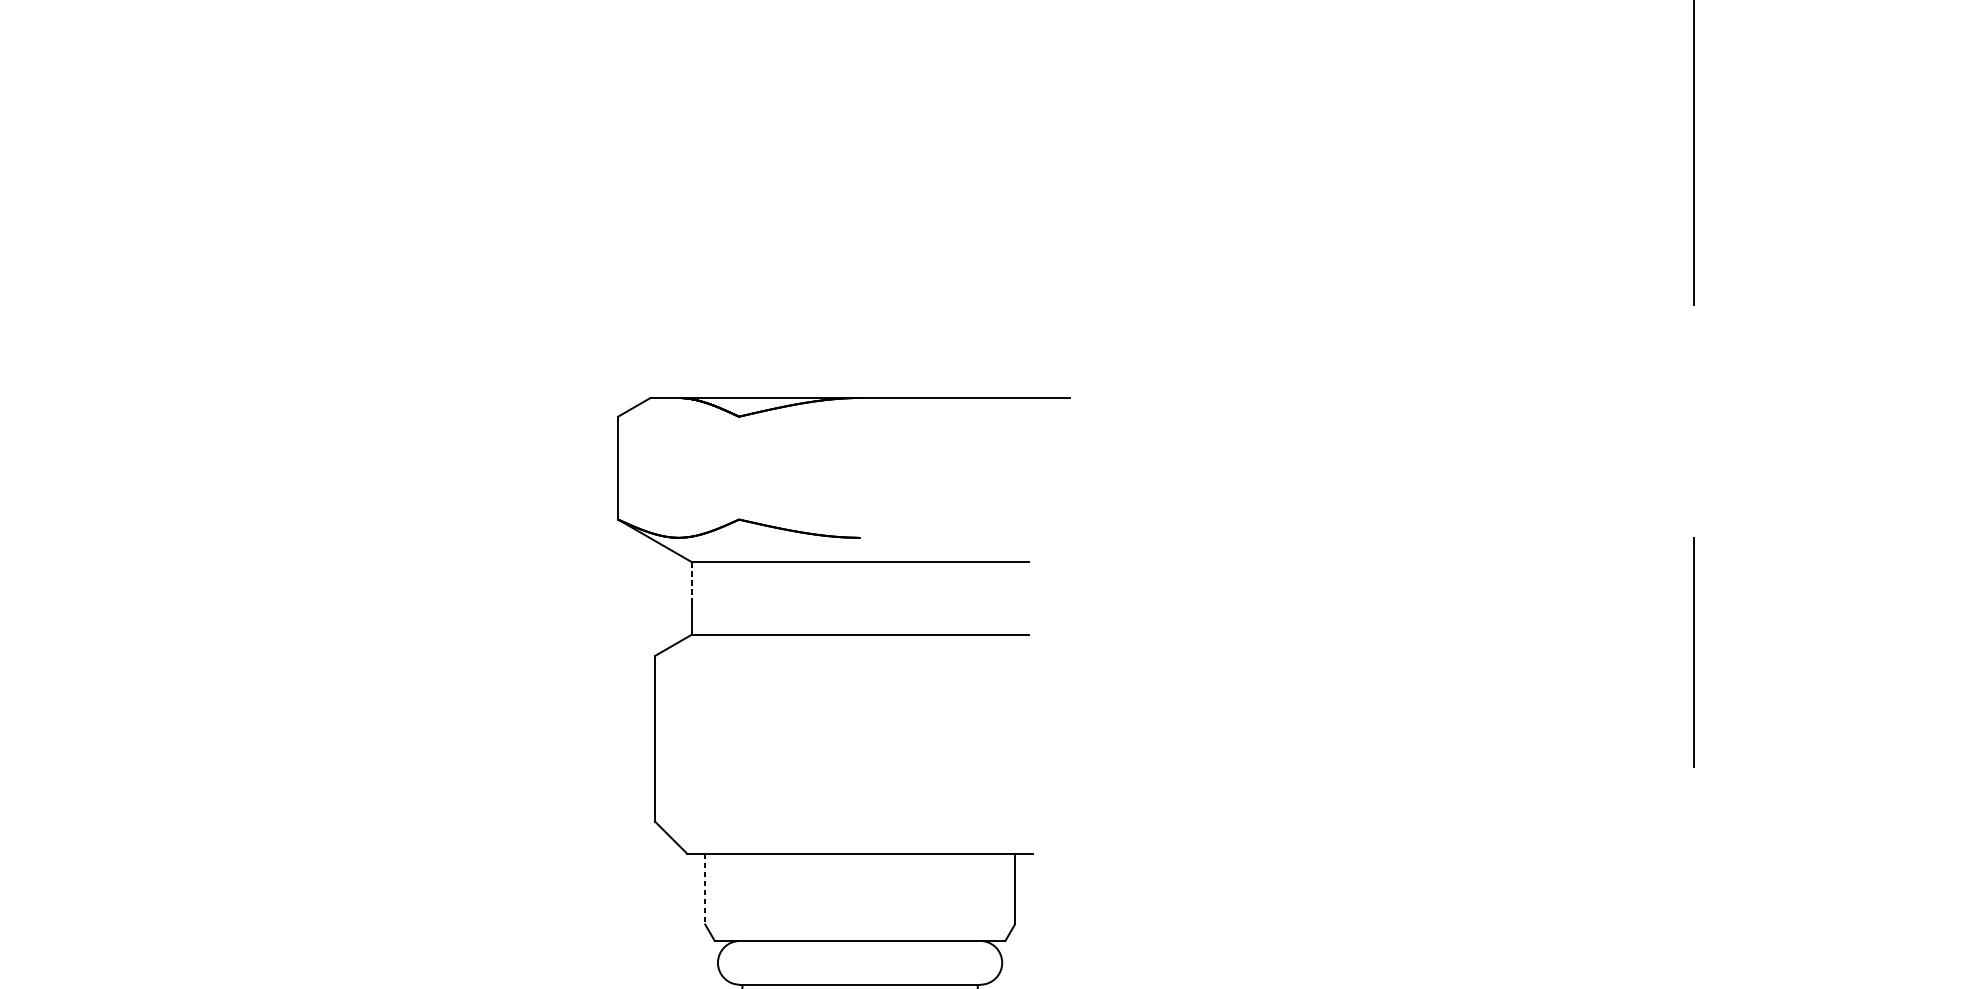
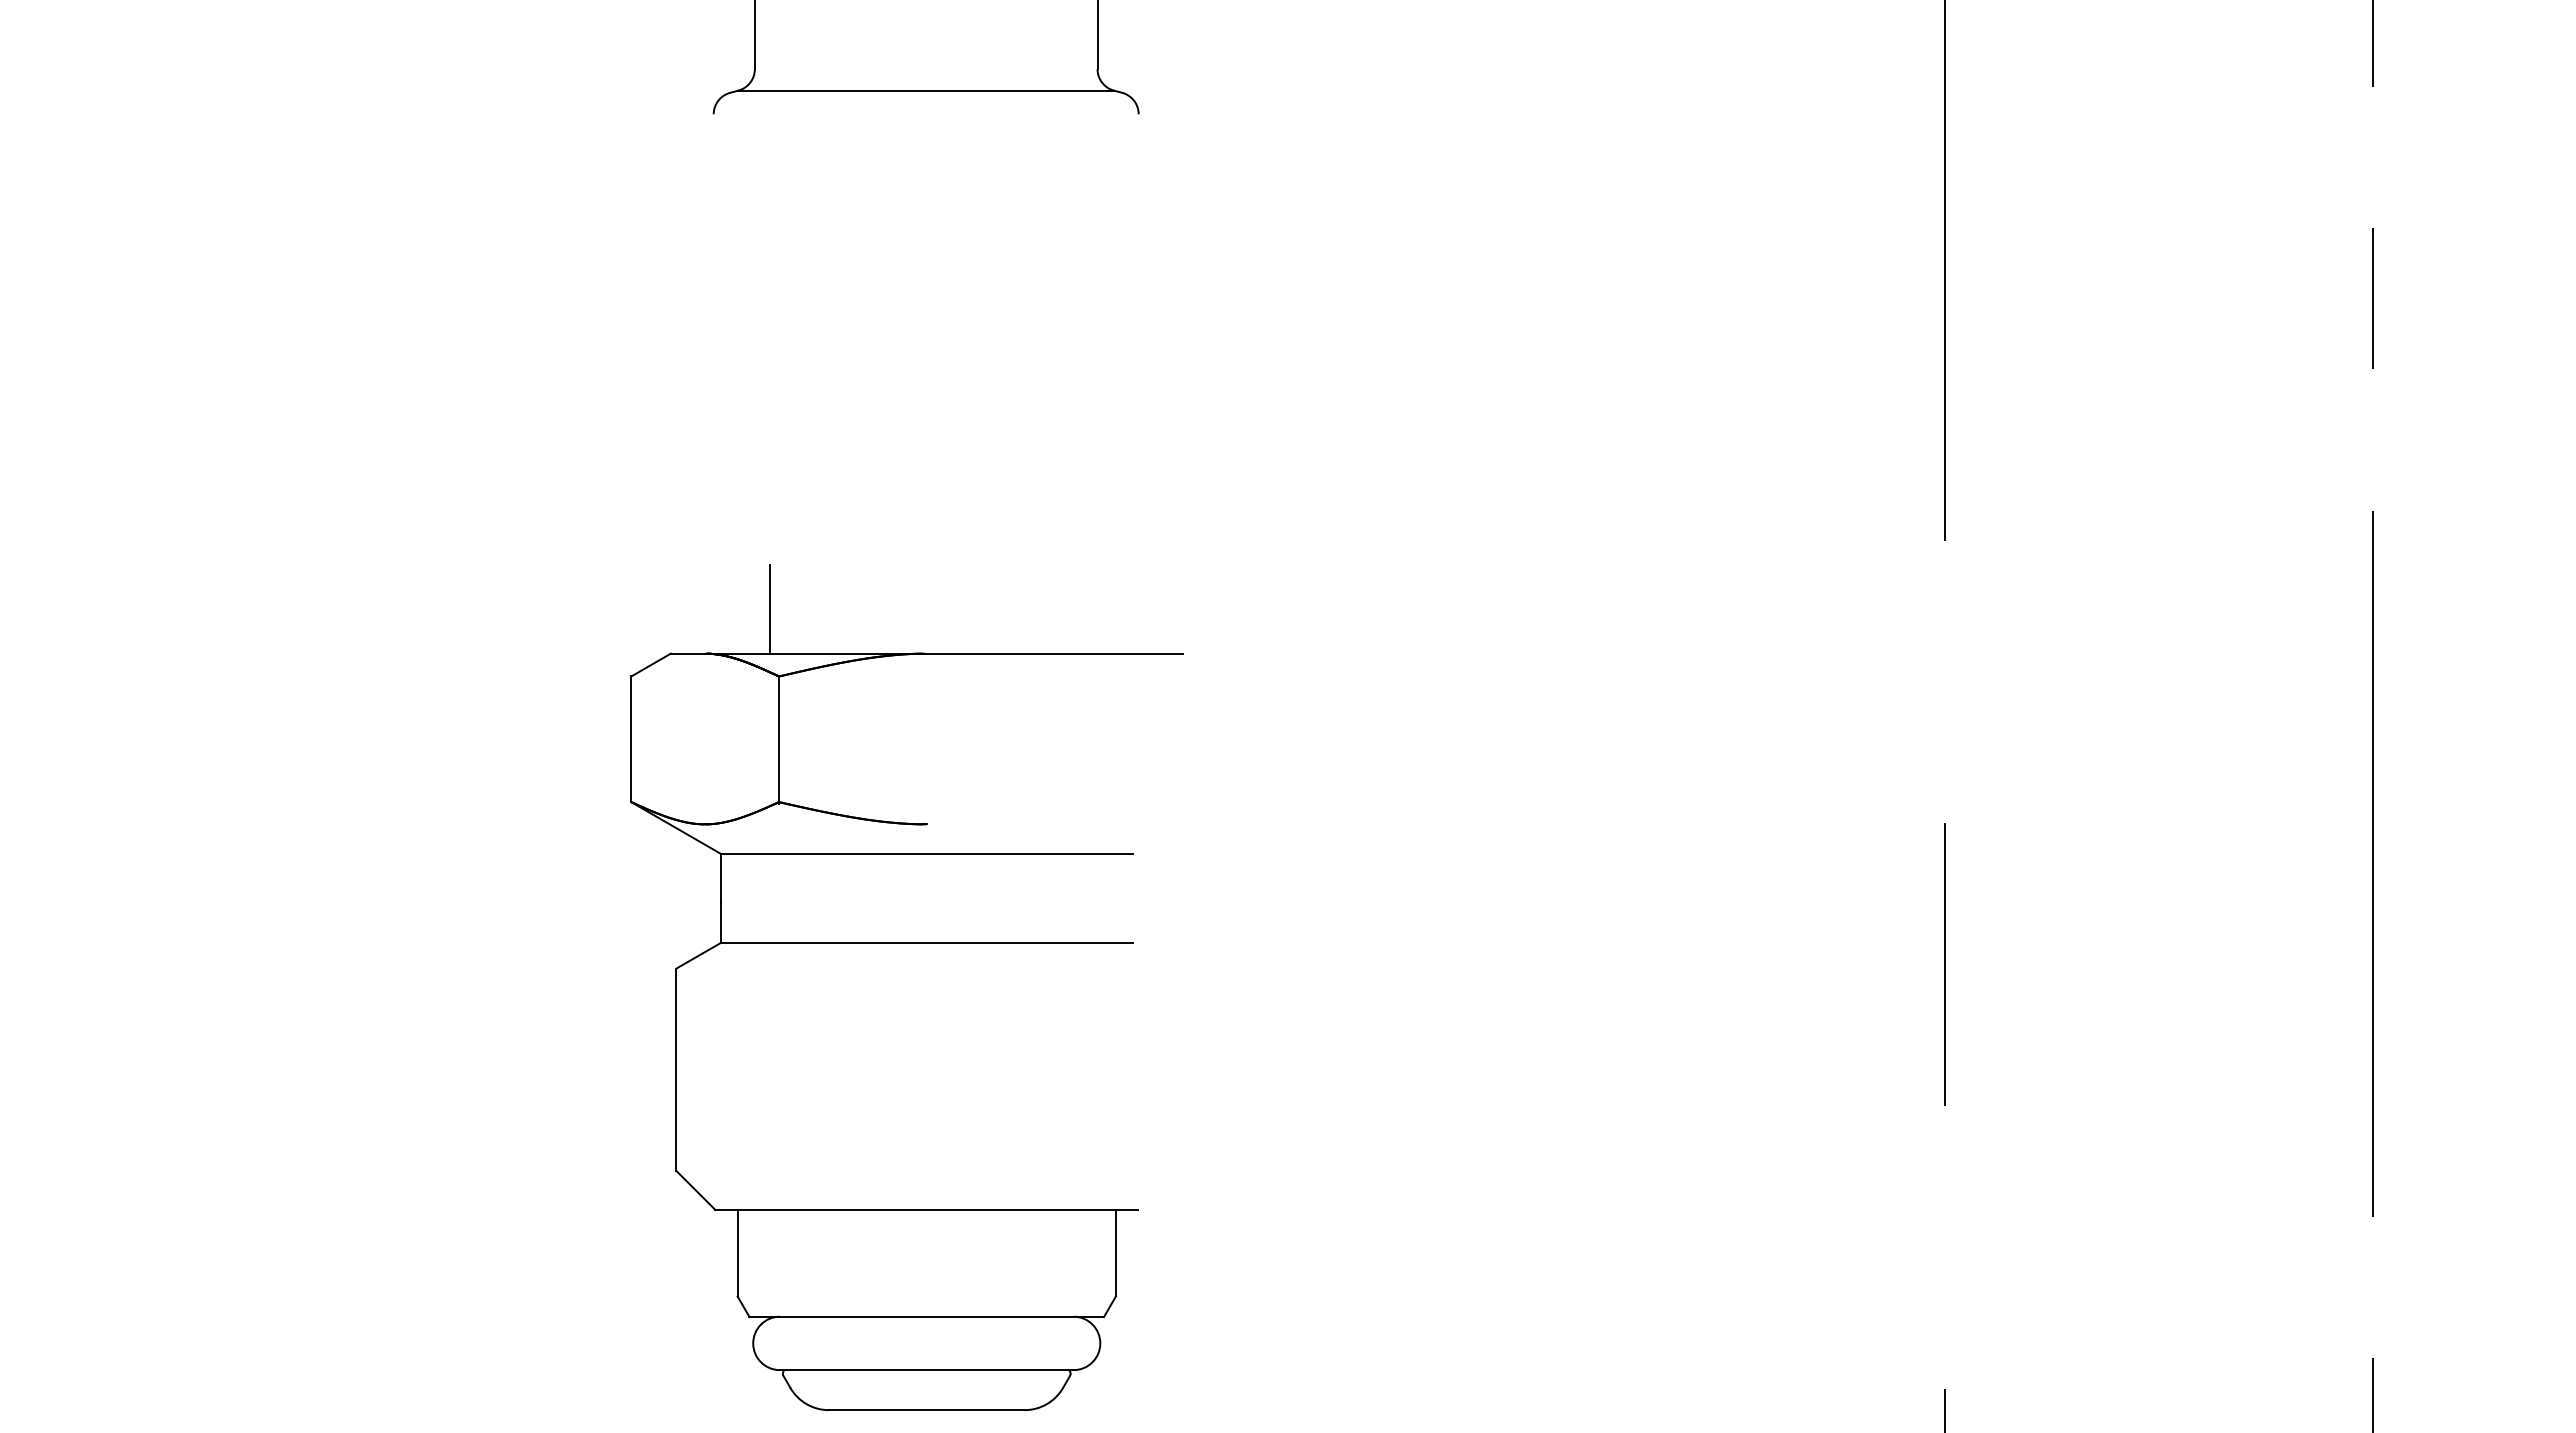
line: (732, 361) -> (770, 608), added
line: (739, 469) -> (779, 740), added
line: (691, 582) -> (720, 878), dashed -> solid
line: (705, 889) -> (737, 1253), dashed -> solid

